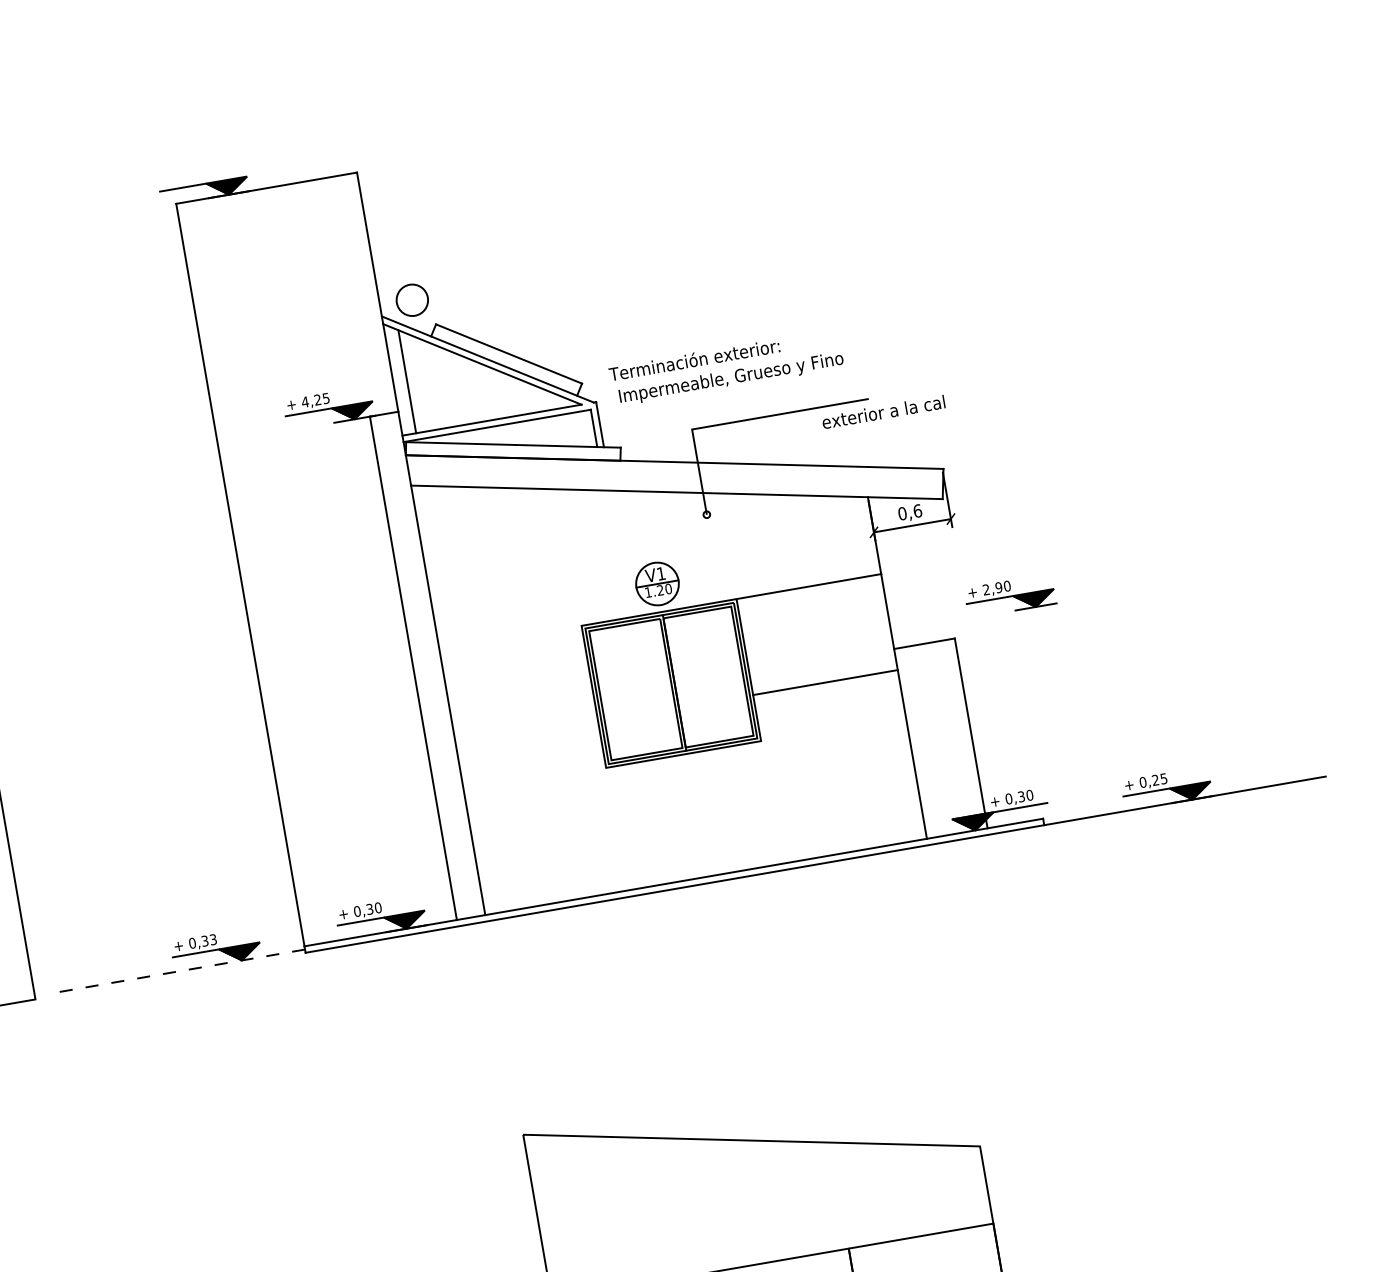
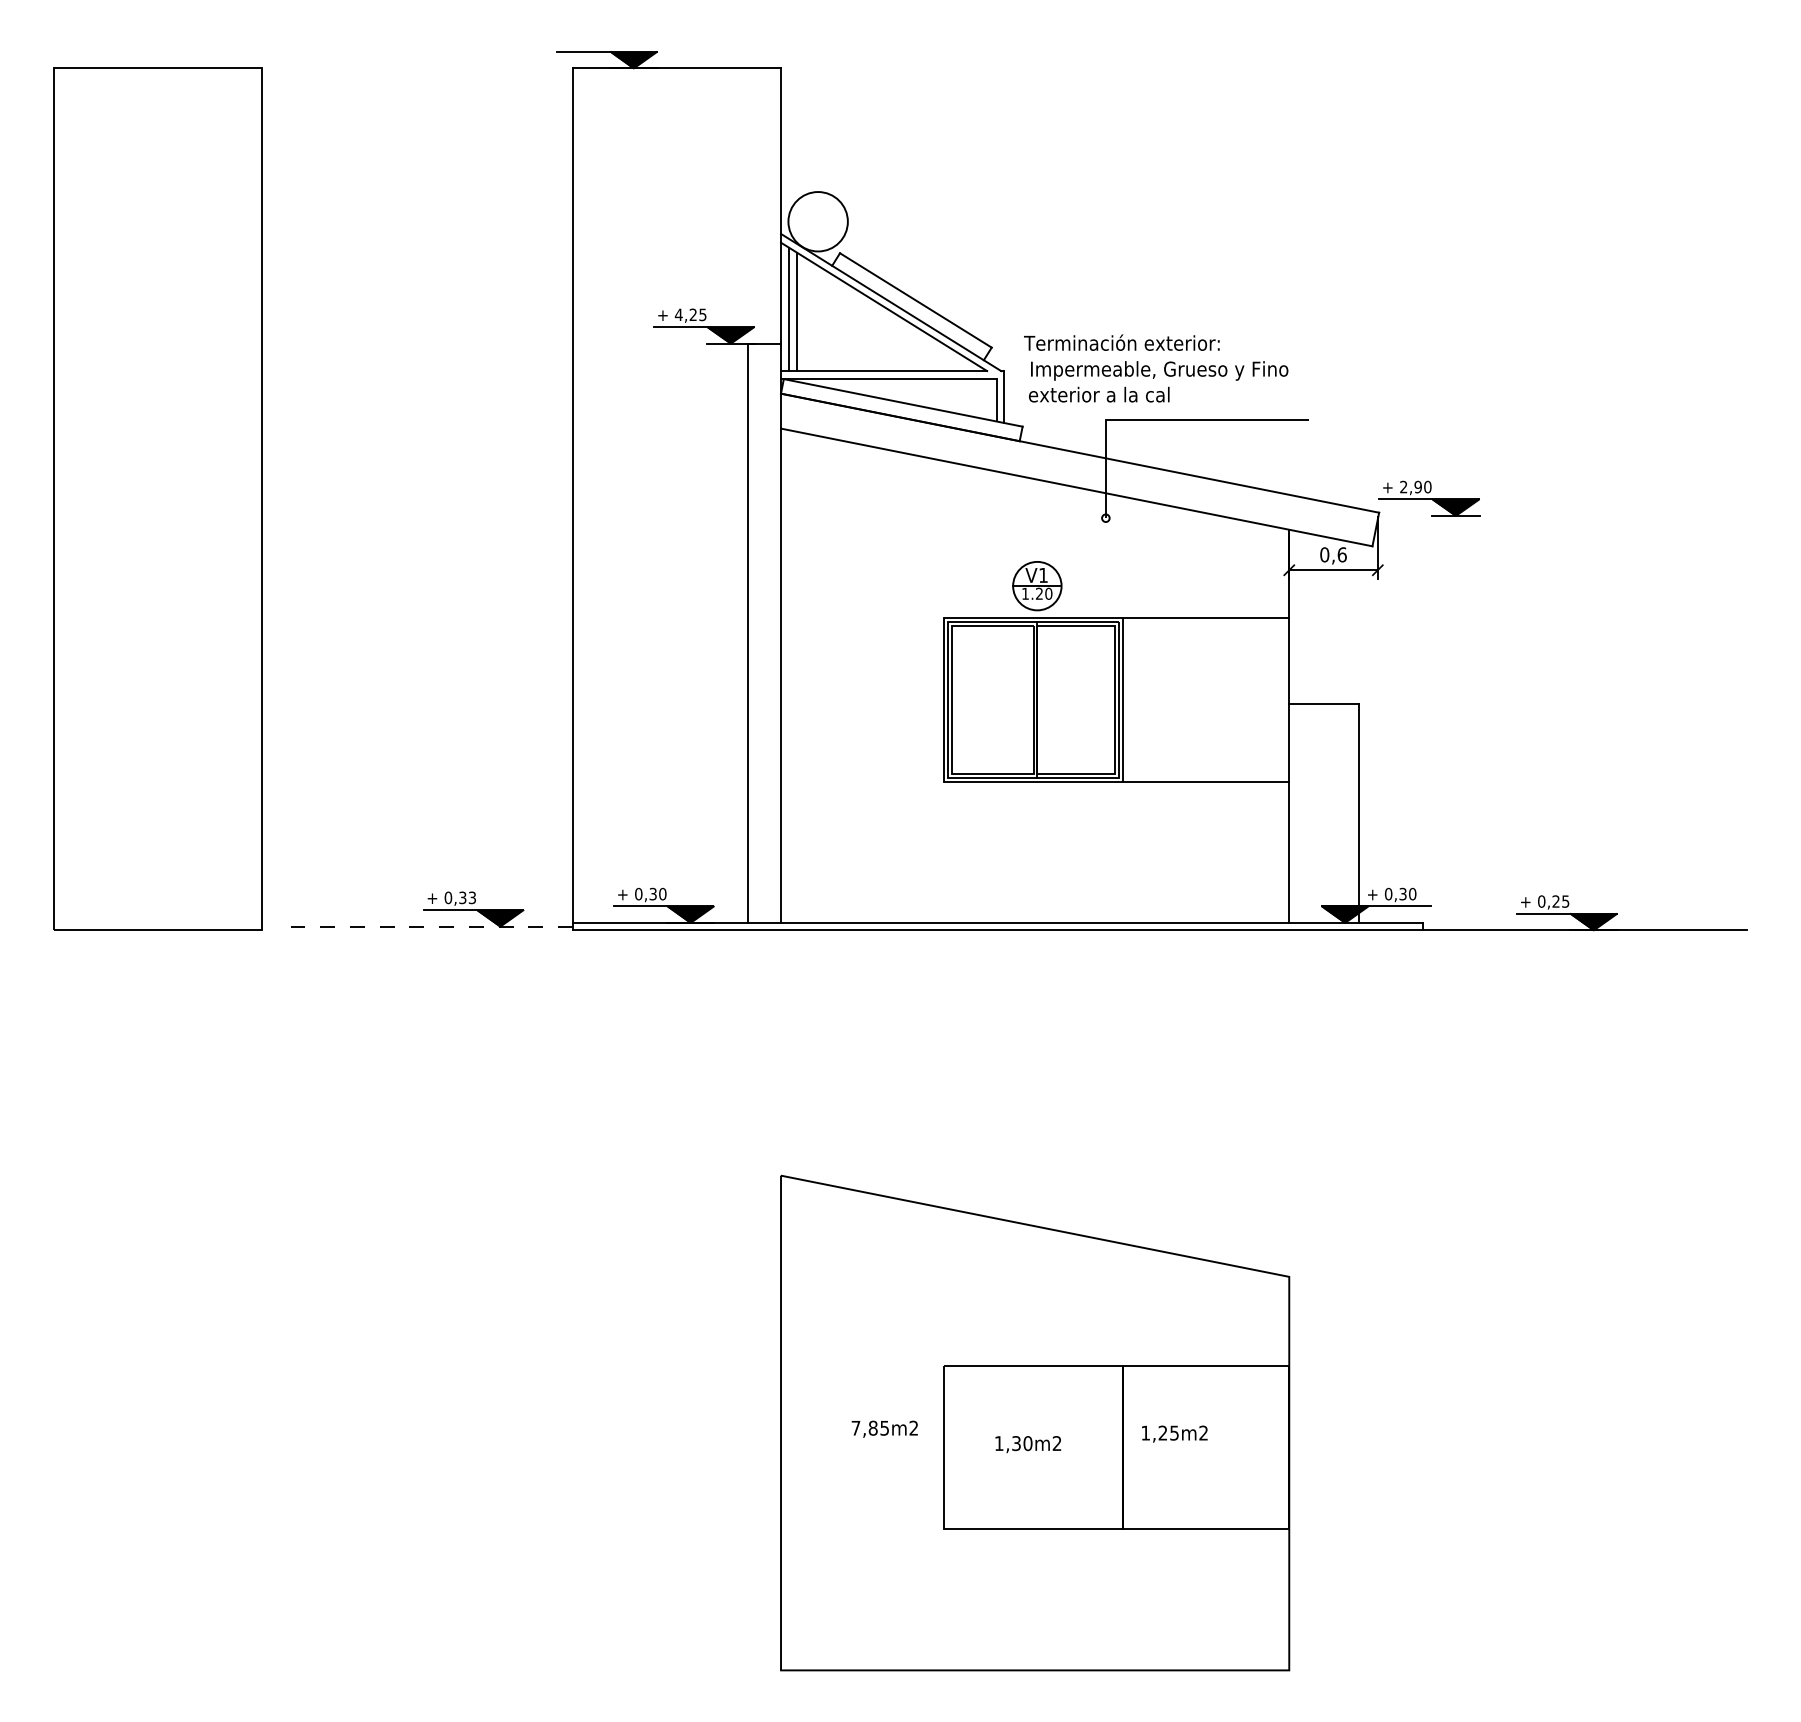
circle: (411, 300) -> (817, 221), size x1.67
line: (400, 380) -> (789, 309), added
text: (883, 411) -> (1099, 394), moved
part: (1010, 595) -> (1429, 498), moved
line: (824, 682) -> (1205, 781), moved

